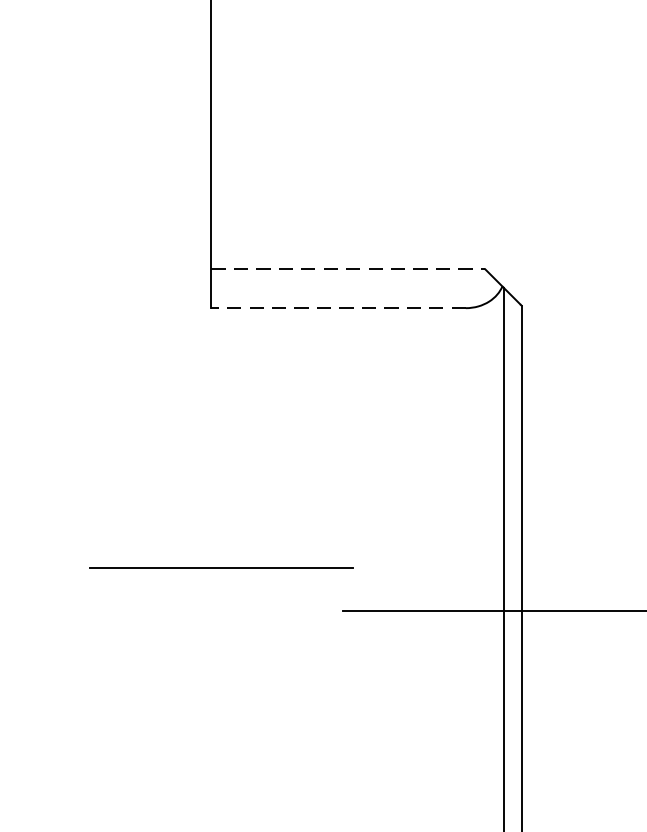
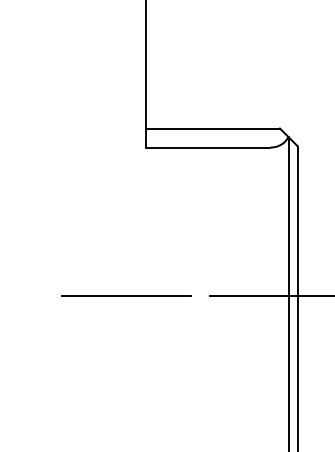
line: (349, 269) -> (213, 128), dashed -> solid
line: (337, 308) -> (207, 147), dashed -> solid
line: (221, 567) -> (126, 295), moved

